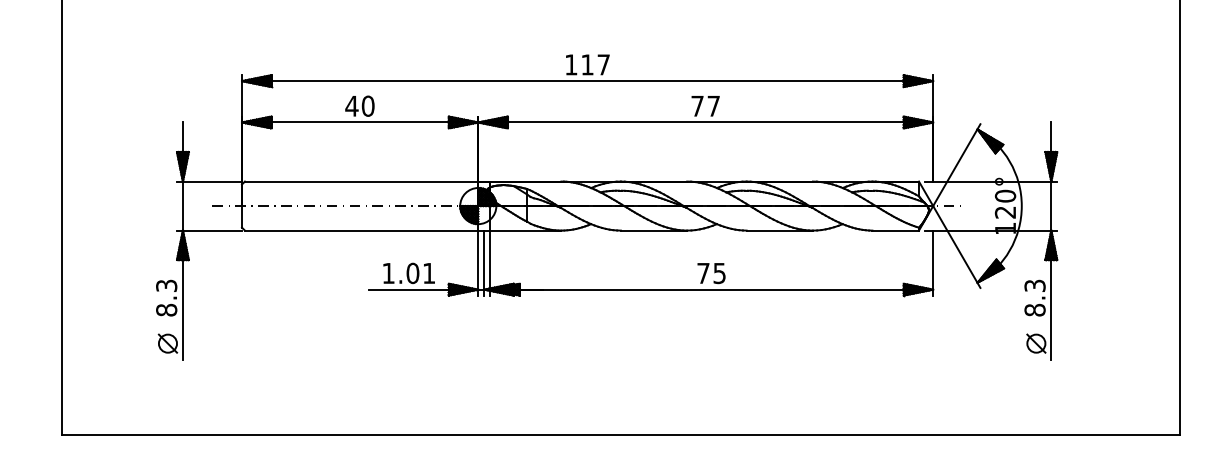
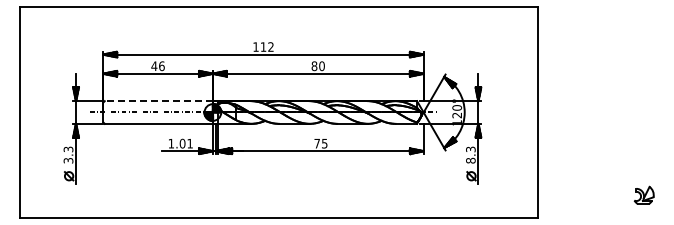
text: (602, 63) -> (270, 46), 117 -> 112
text: (367, 104) -> (161, 65), 40 -> 46
text: (704, 106) -> (317, 66), 77 -> 80
line: (360, 182) -> (158, 101), solid -> dashed
text: (166, 309) -> (68, 160), 8.3 -> 3.3

